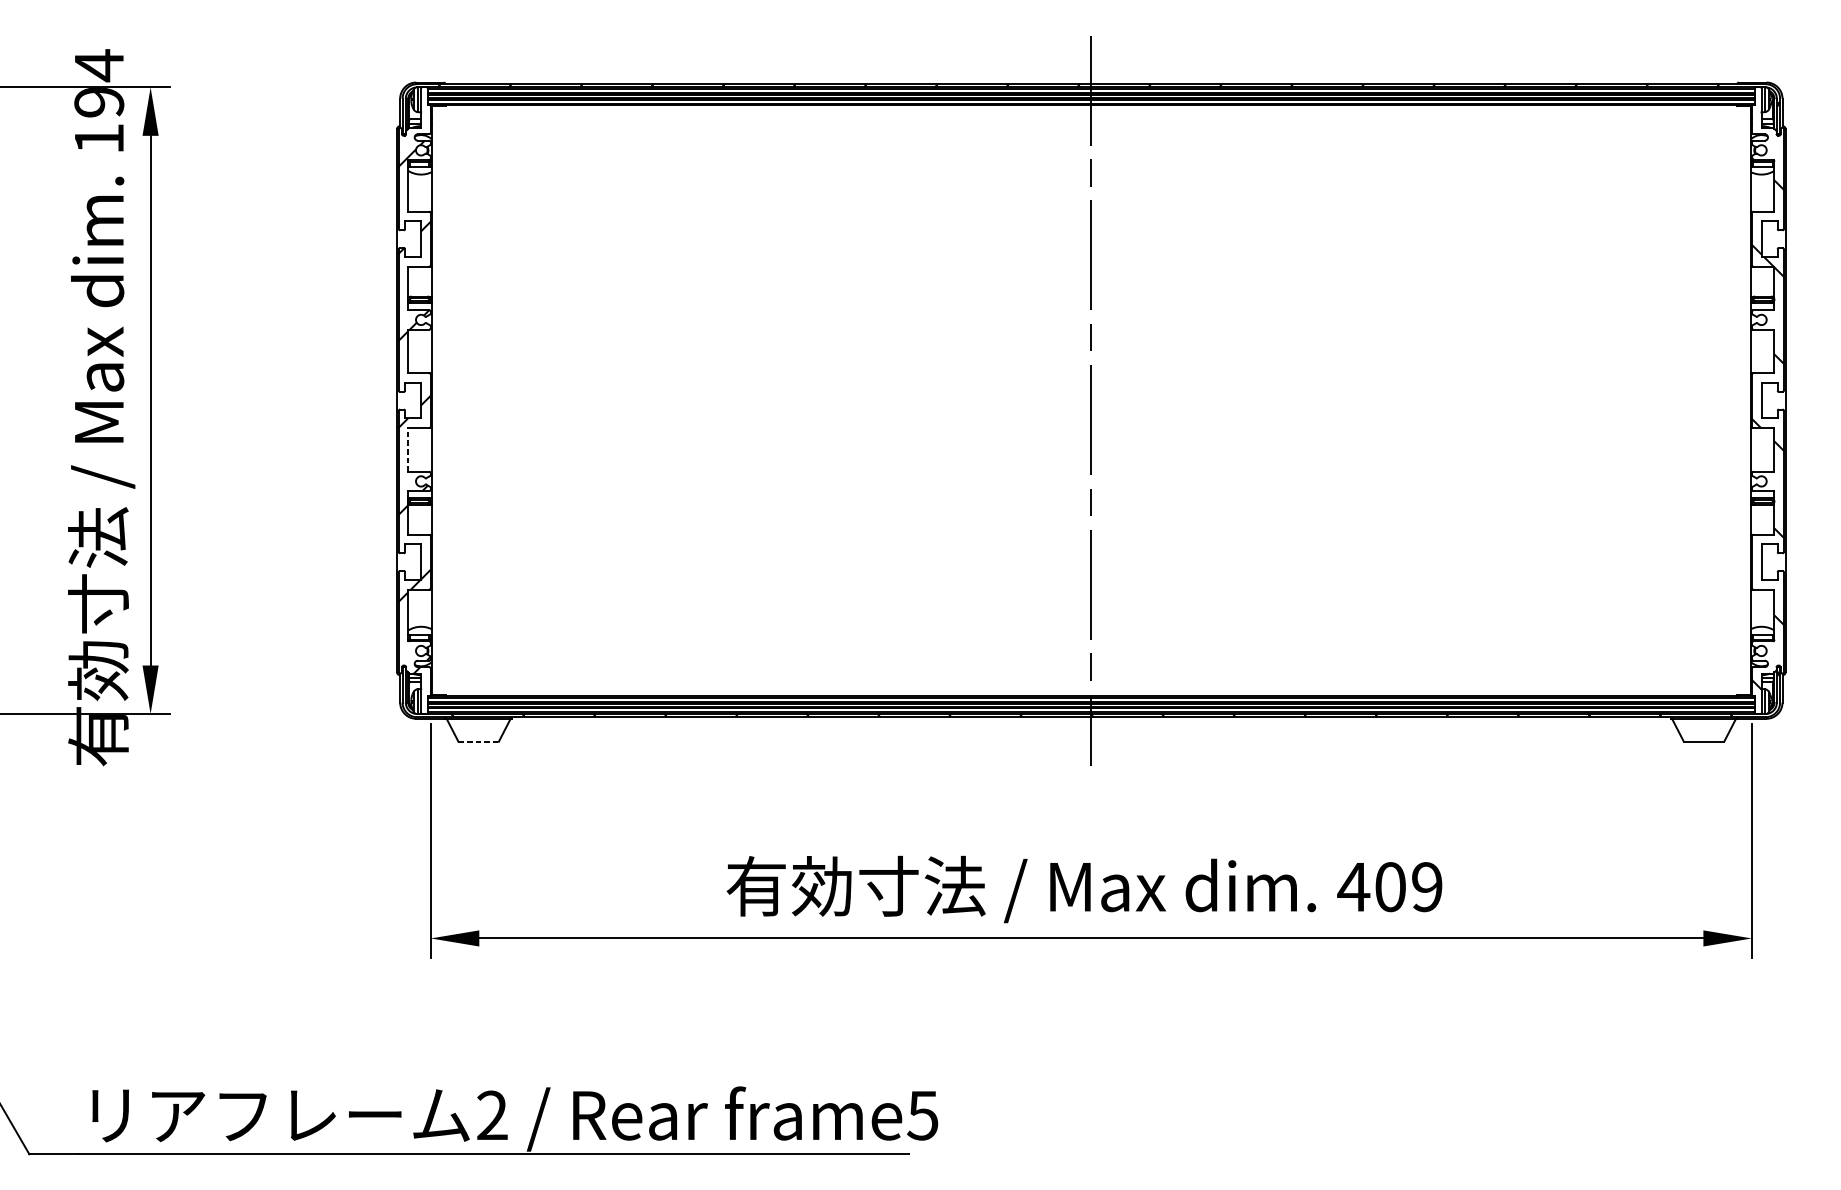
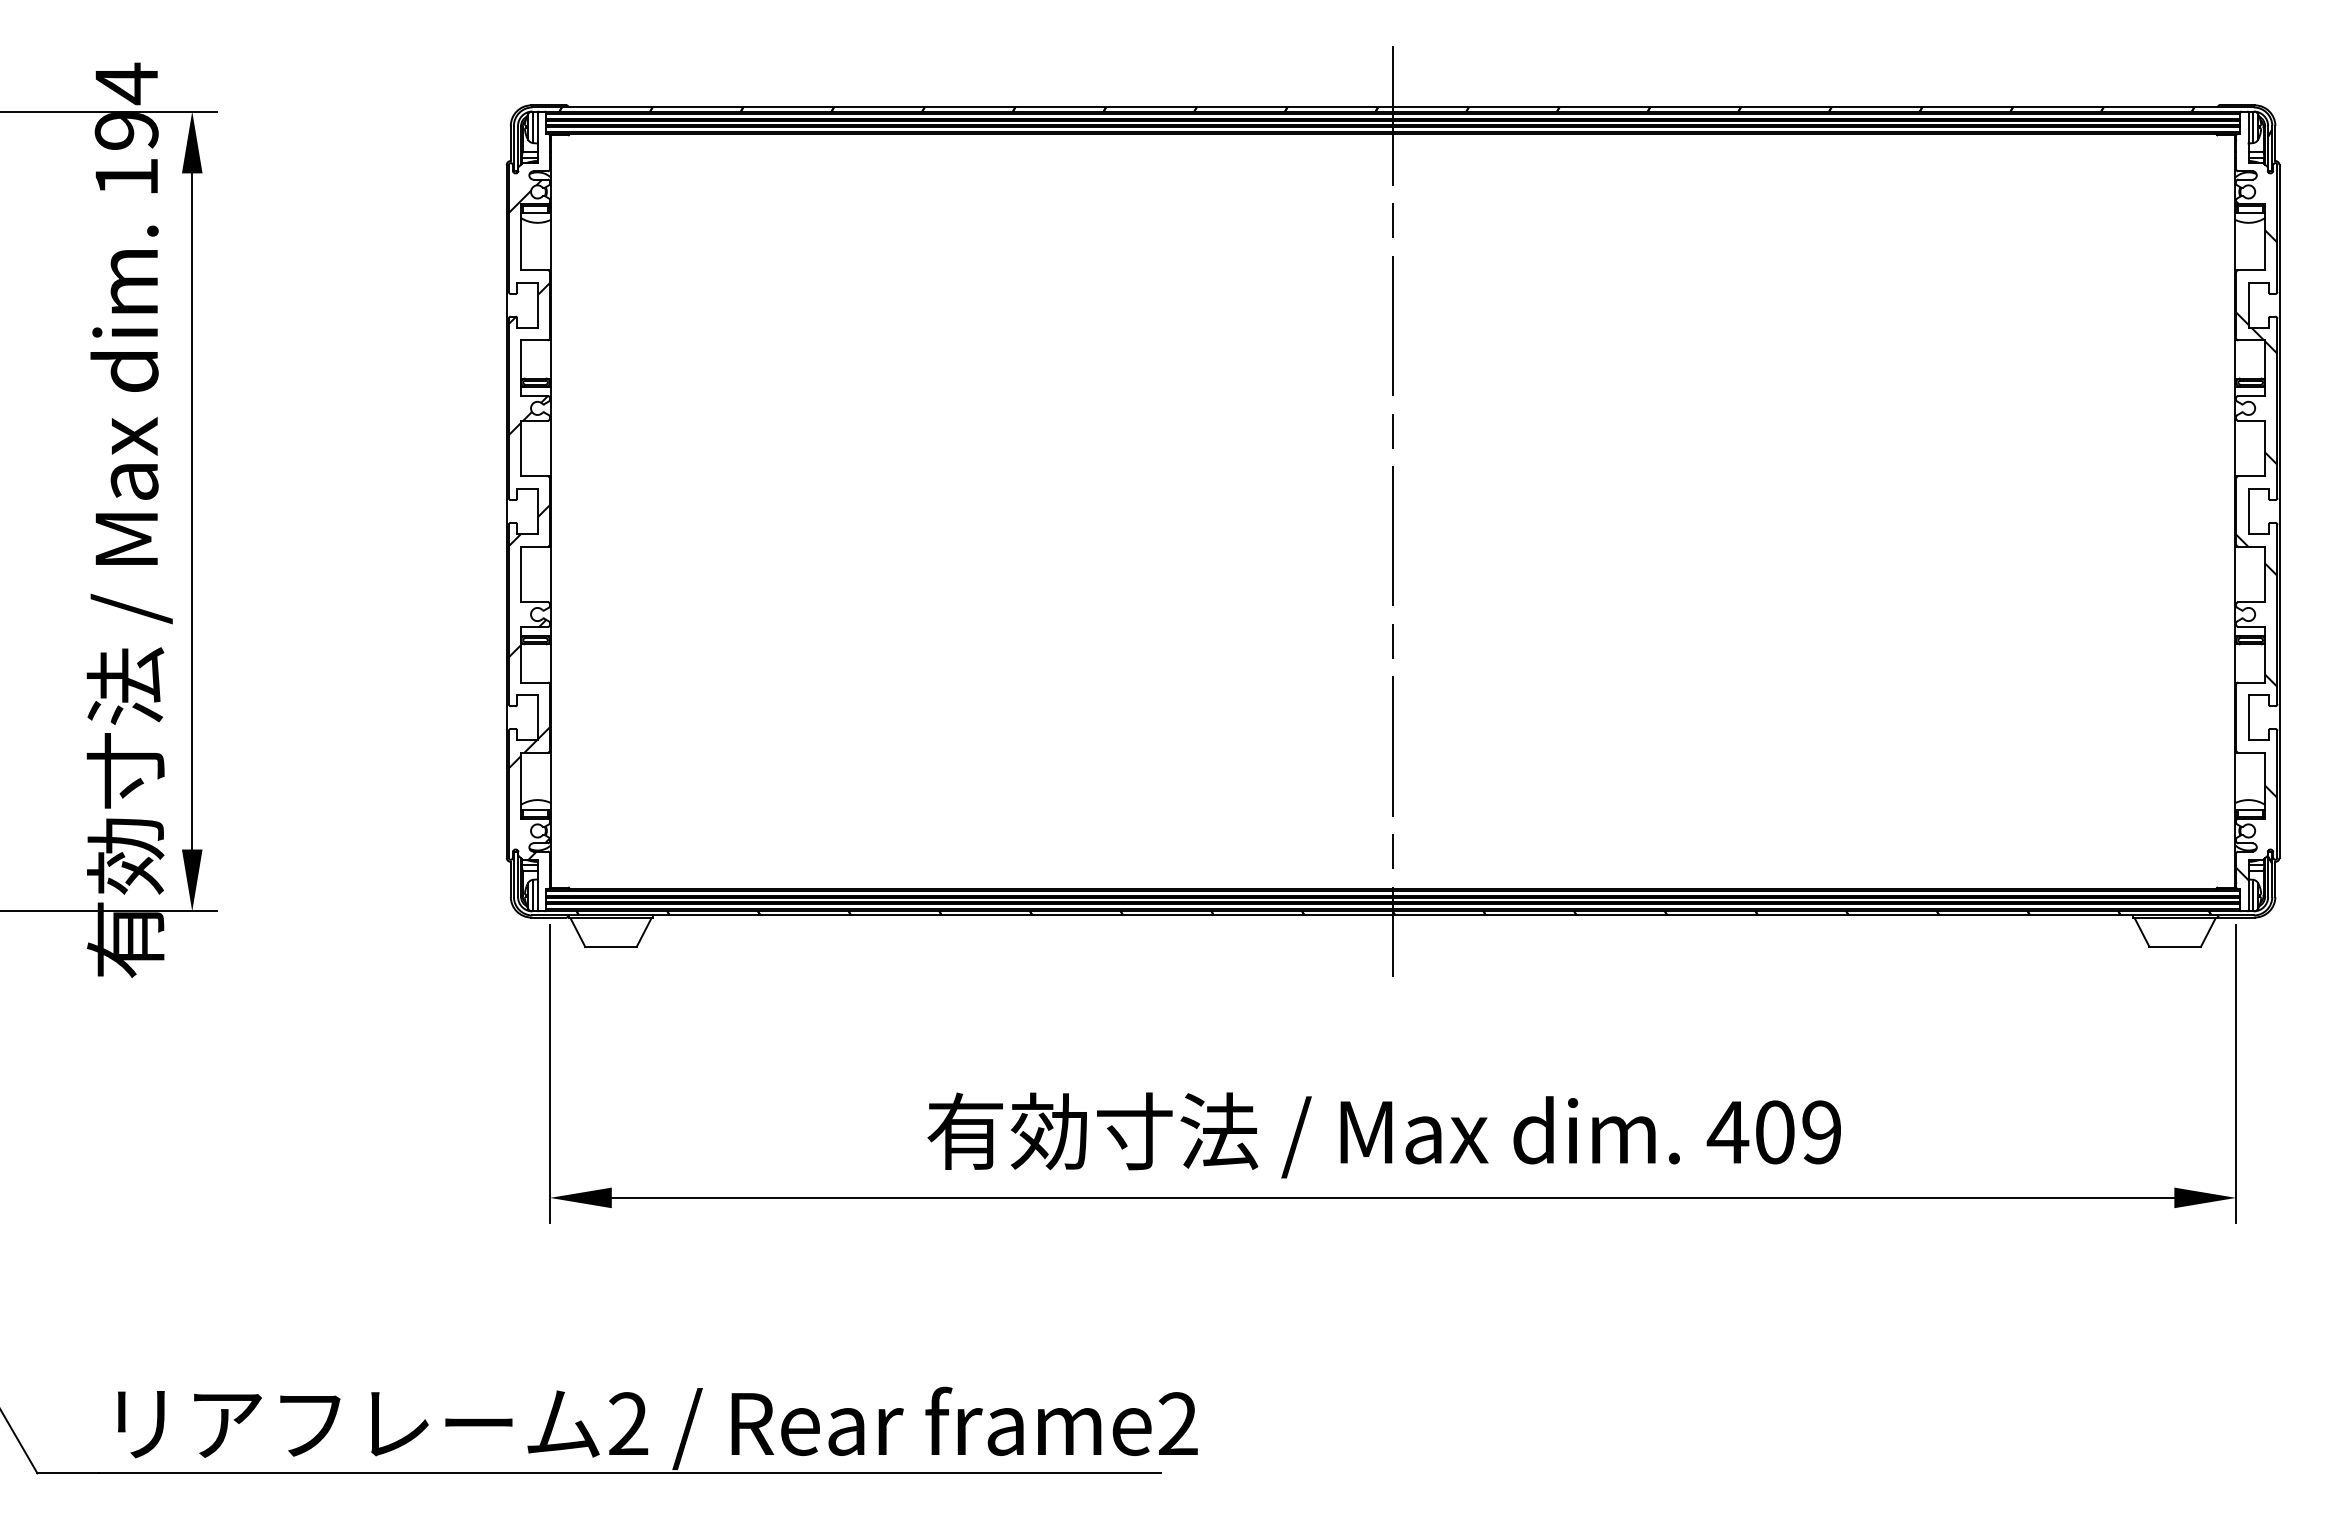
line: (408, 450) -> (521, 574), dashed -> solid
line: (479, 741) -> (611, 946), dashed -> solid
text: (922, 1115) -> (1177, 1423), frame5 -> frame2

